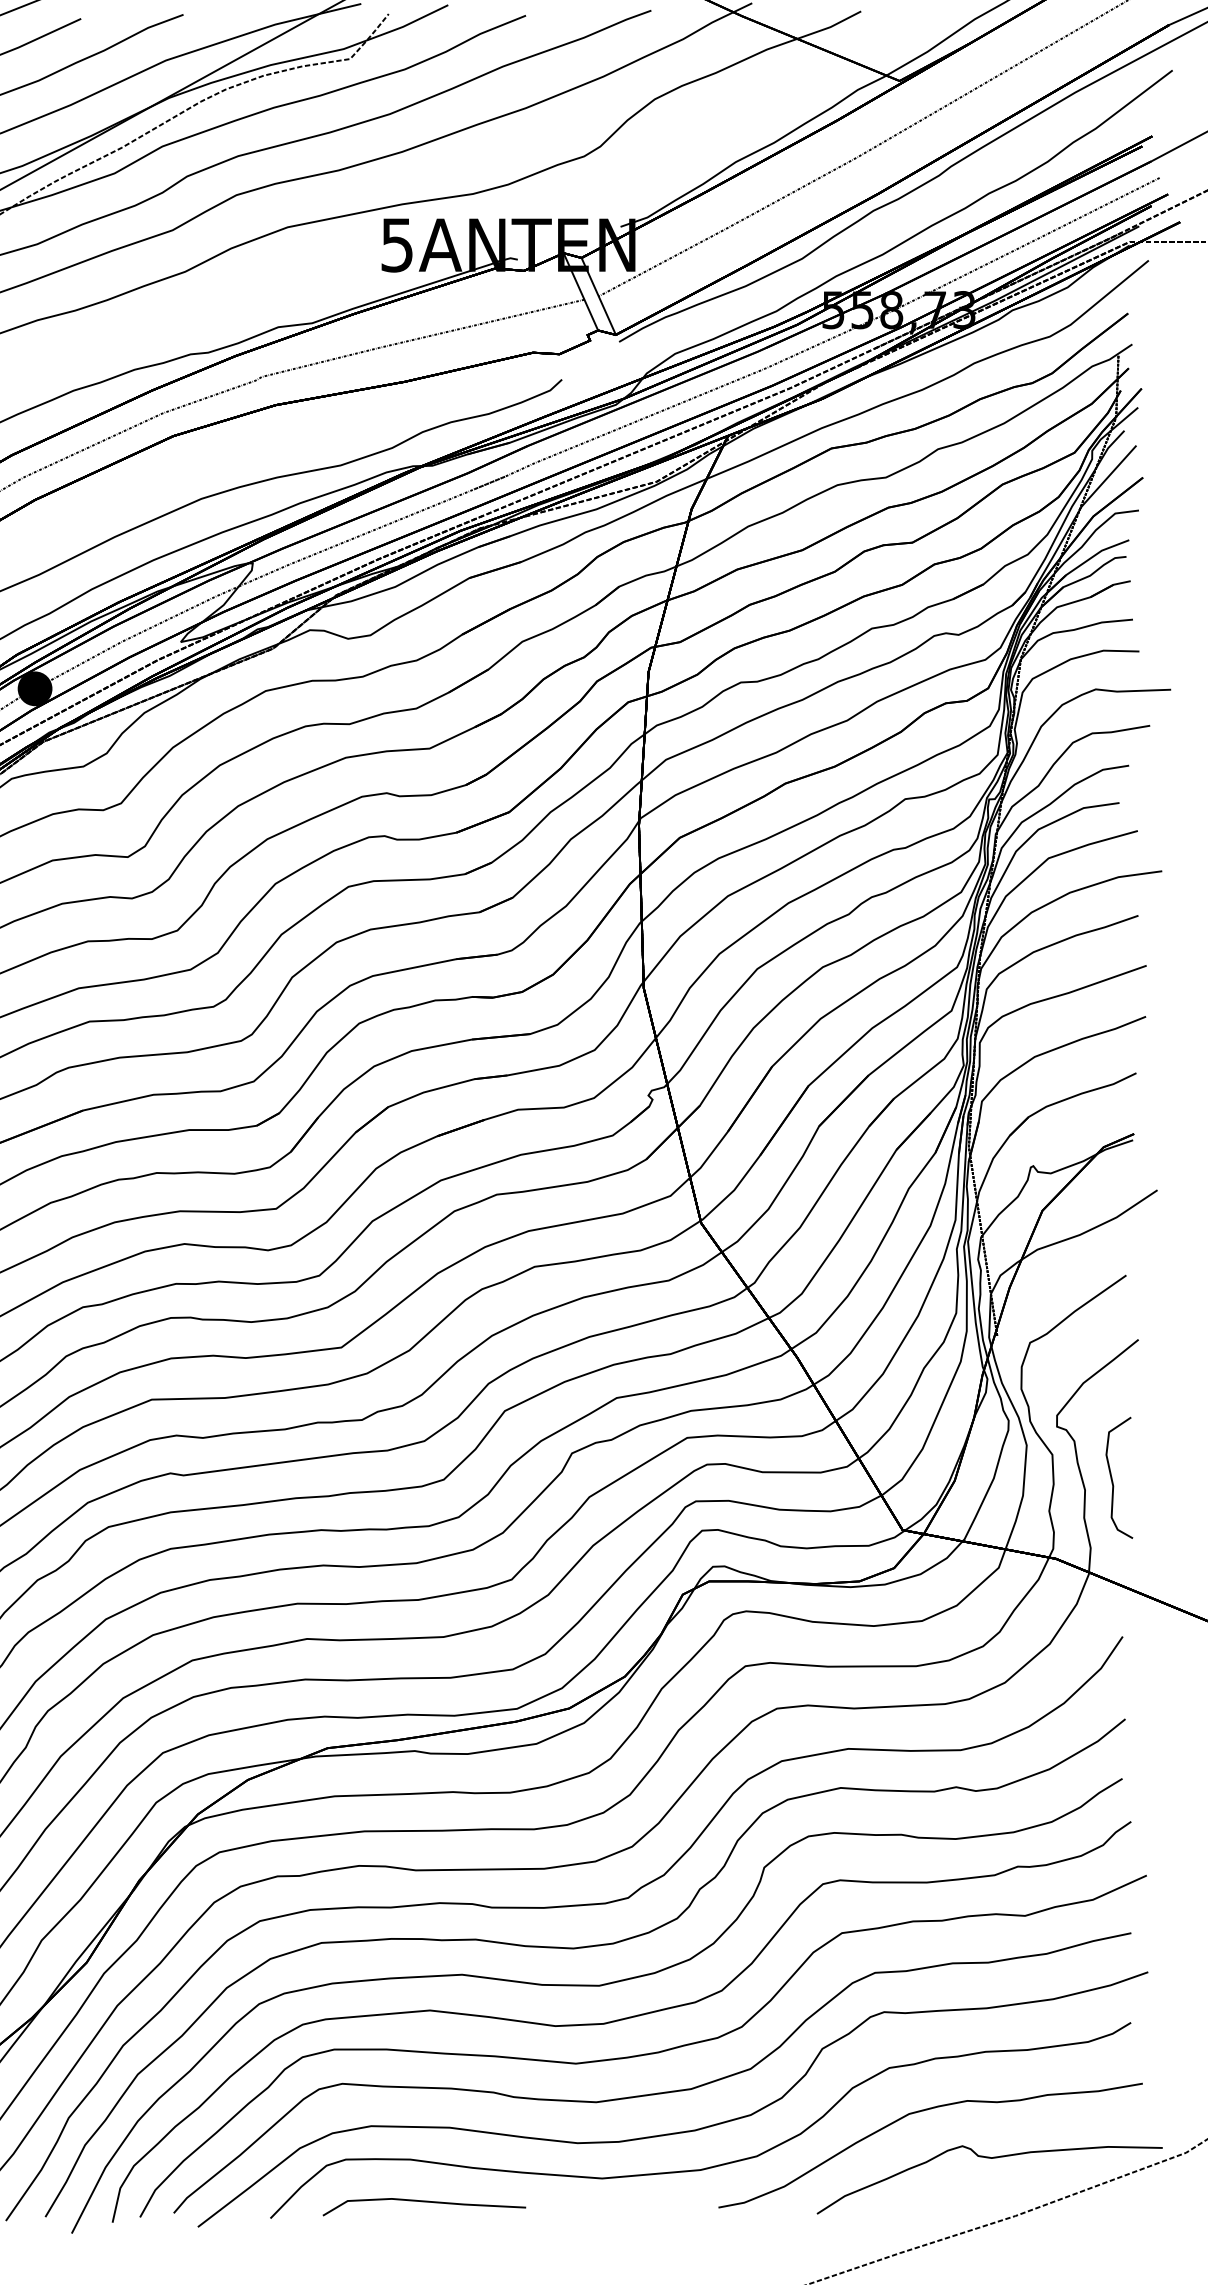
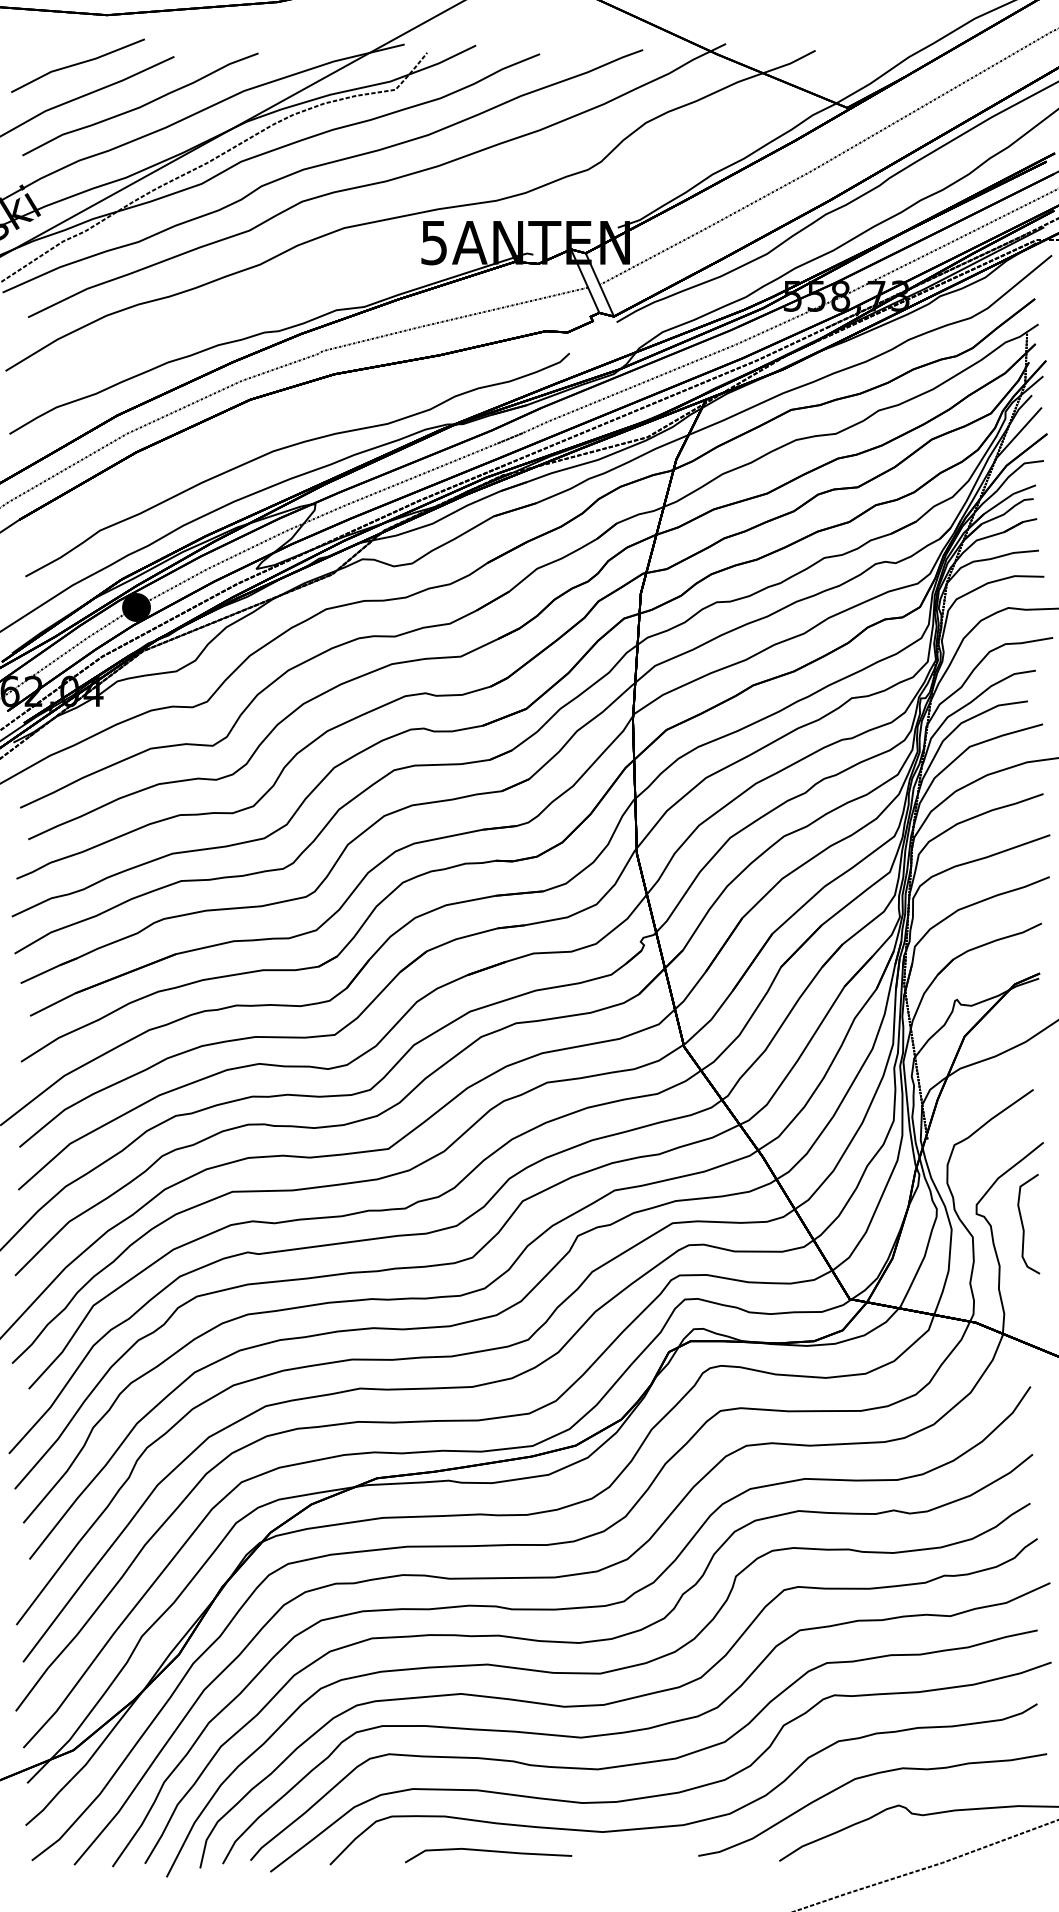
curve: (1112, 1478) -> (1023, 1224), moved
line: (424, 2202) -> (488, 1851), moved

